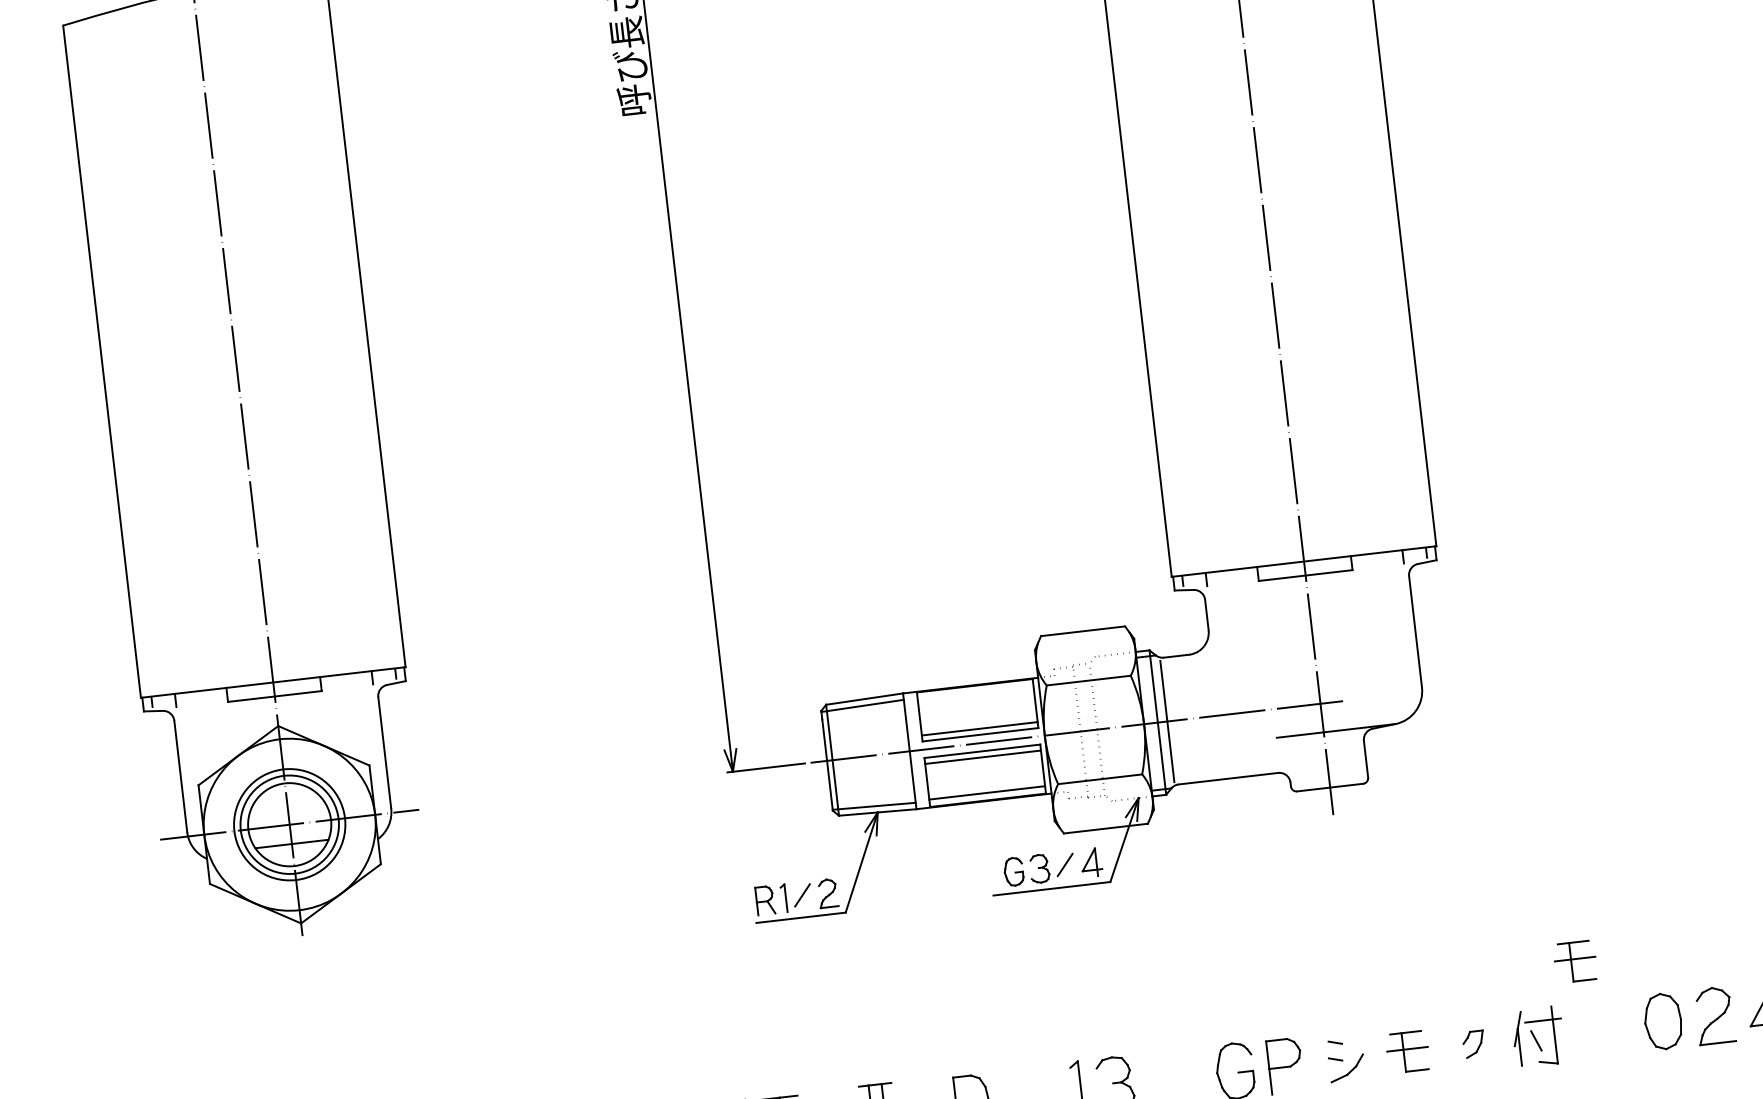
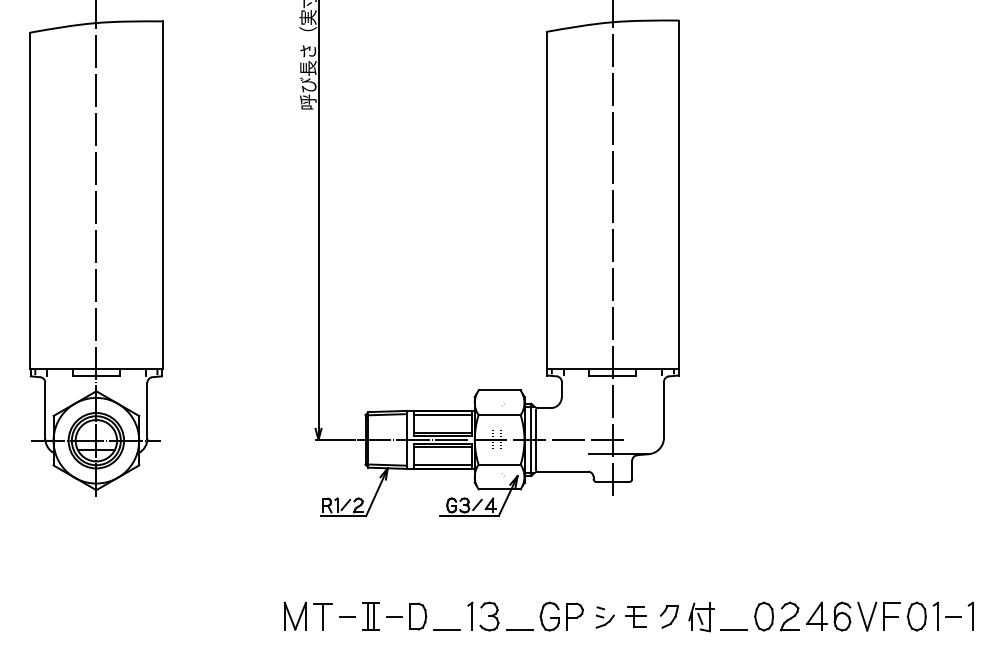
line: (976, 692) -> (443, 414), added
part: (1573, 960) -> (723, 581), removed
part: (1472, 1043) -> (668, 616), size x1.67
line: (1607, 1056) -> (734, 630), added

